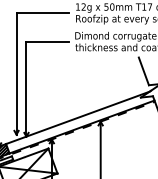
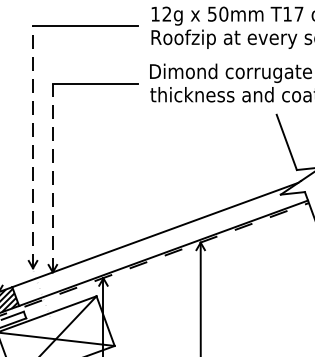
line: (16, 73) -> (32, 146), solid -> dashed
line: (26, 88) -> (52, 176), solid -> dashed

